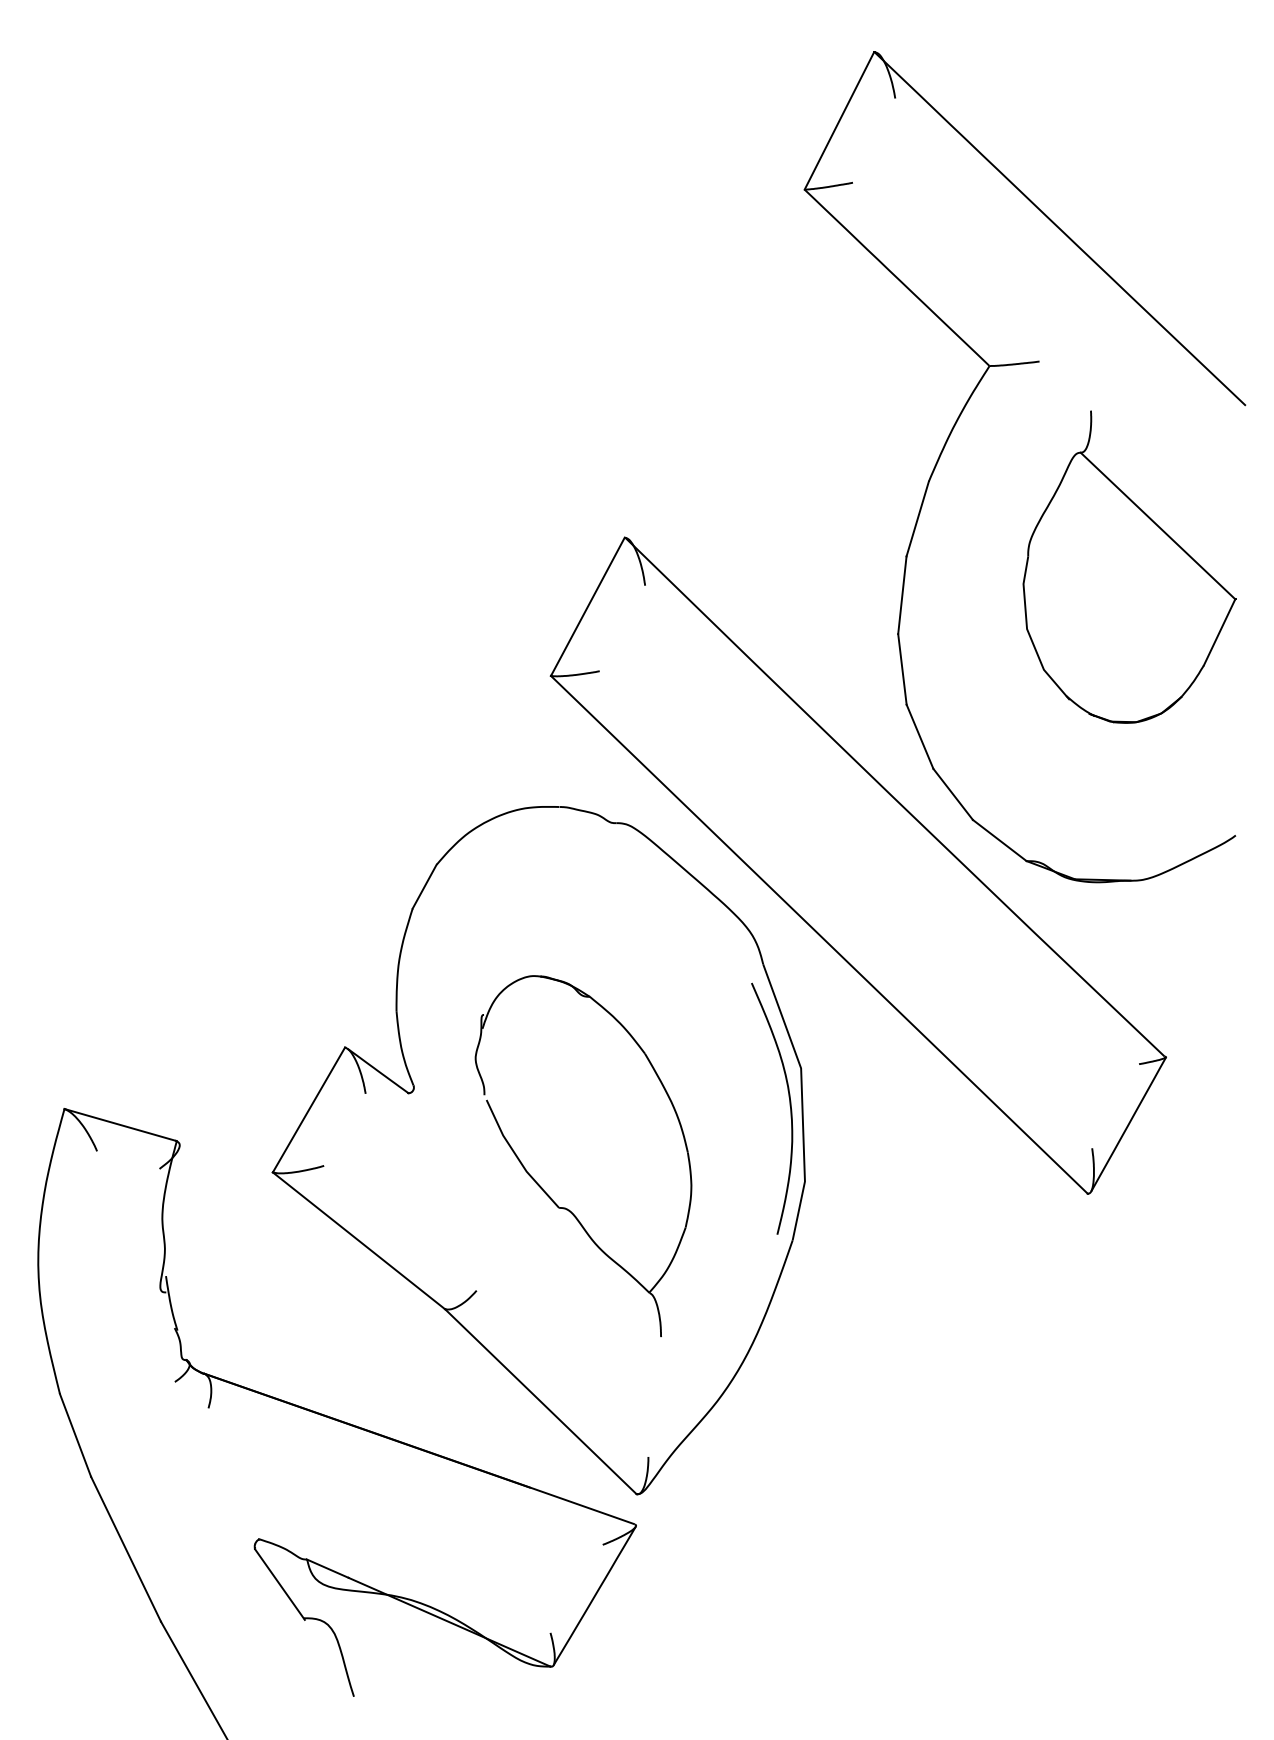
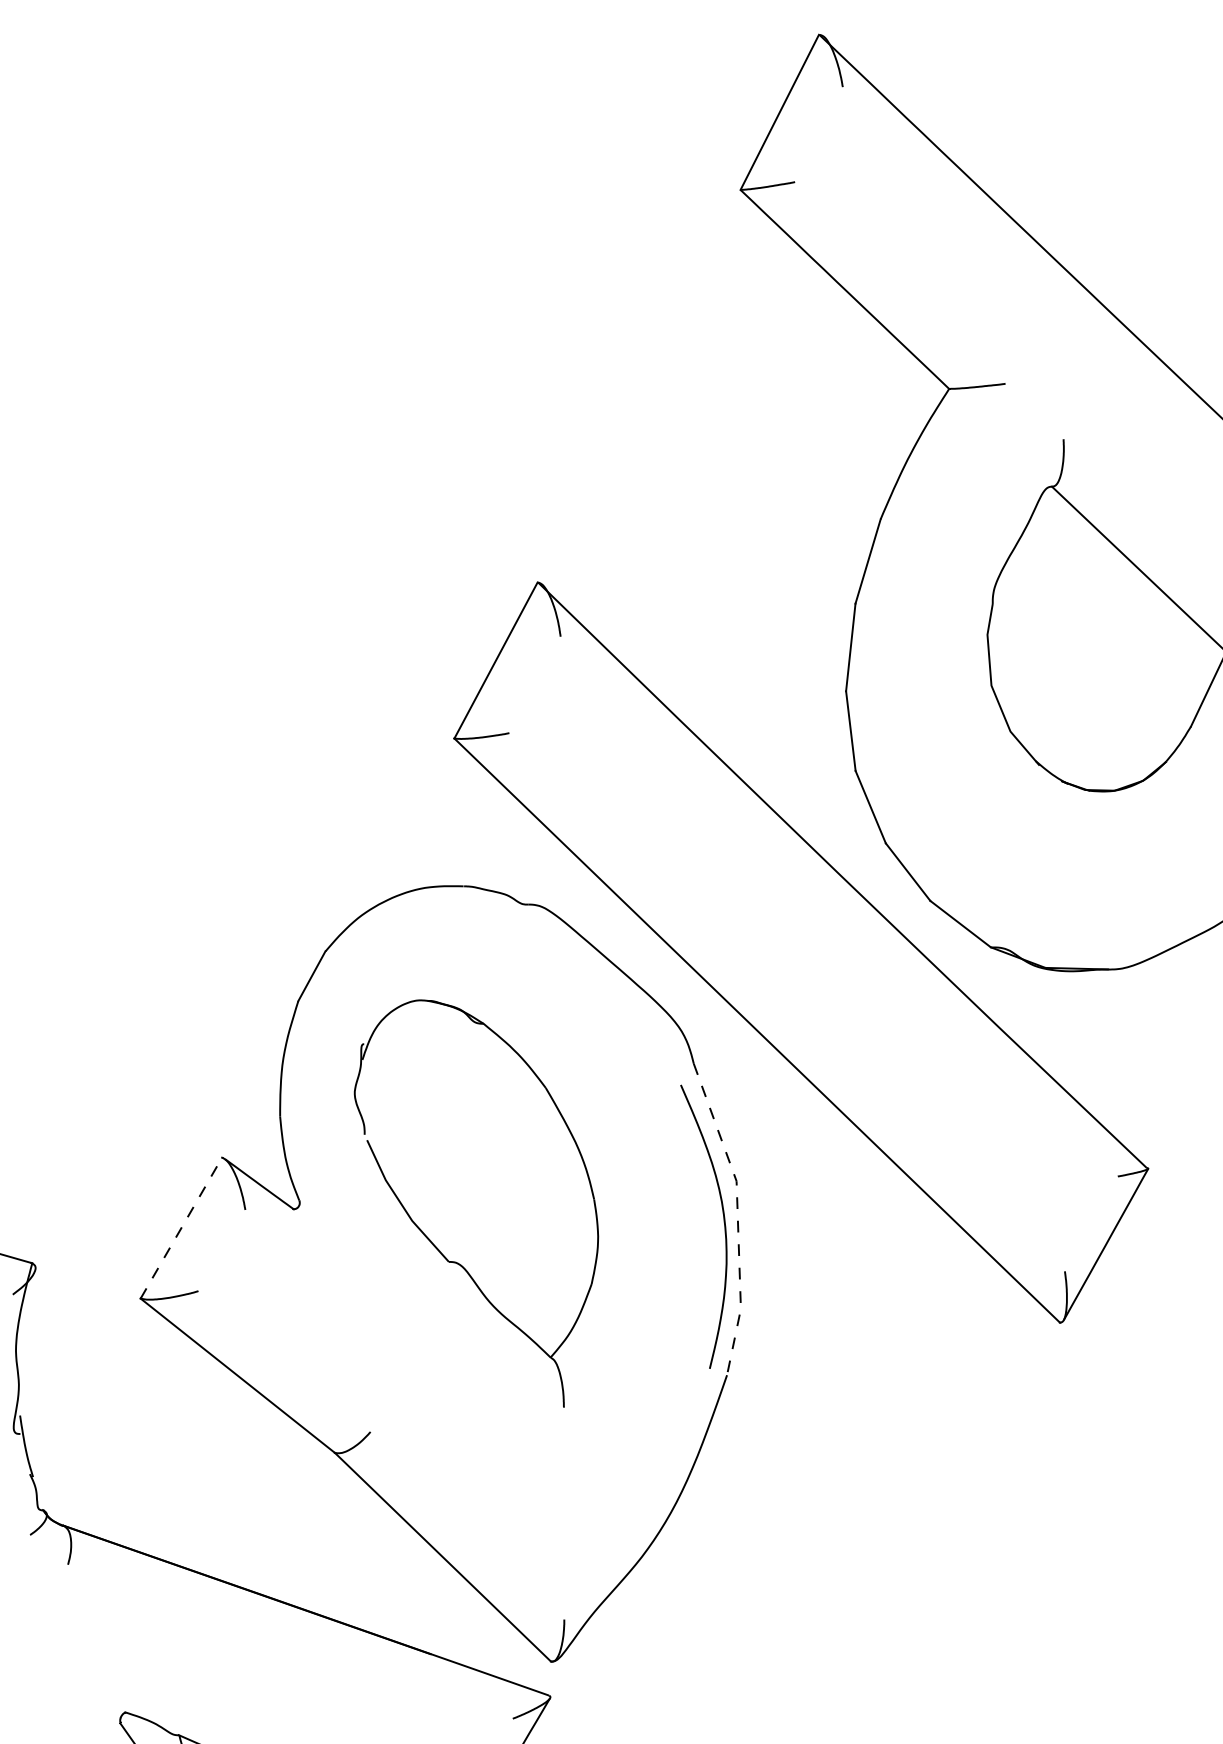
line: (802, 1100) -> (738, 1217), solid -> dashed
line: (309, 1109) -> (181, 1227), solid -> dashed
part: (543, 1188) -> (431, 1240), moved

